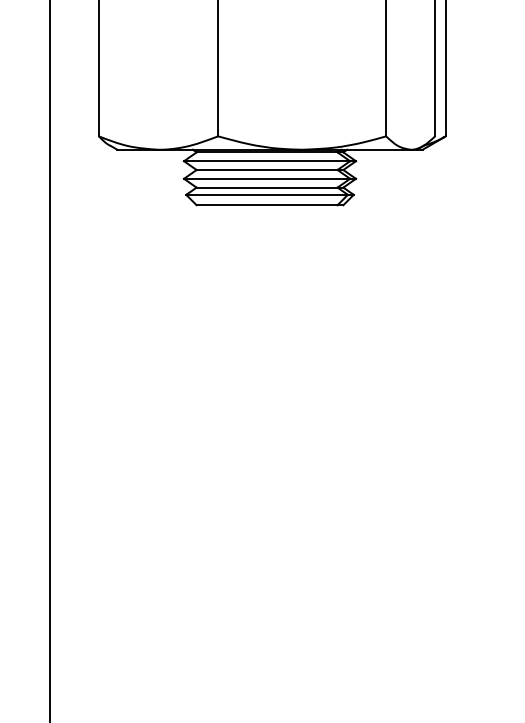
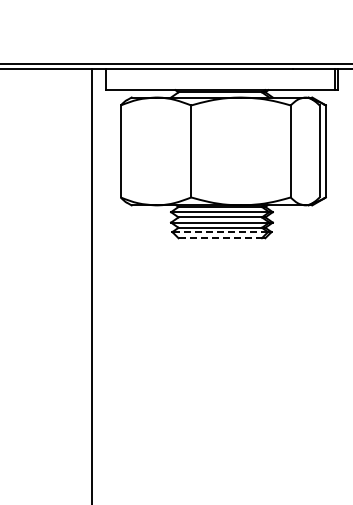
line: (267, 195) -> (220, 232), solid -> dashed
line: (267, 205) -> (220, 238), solid -> dashed

